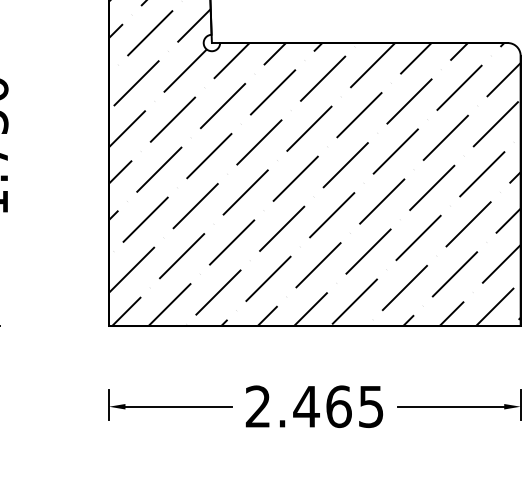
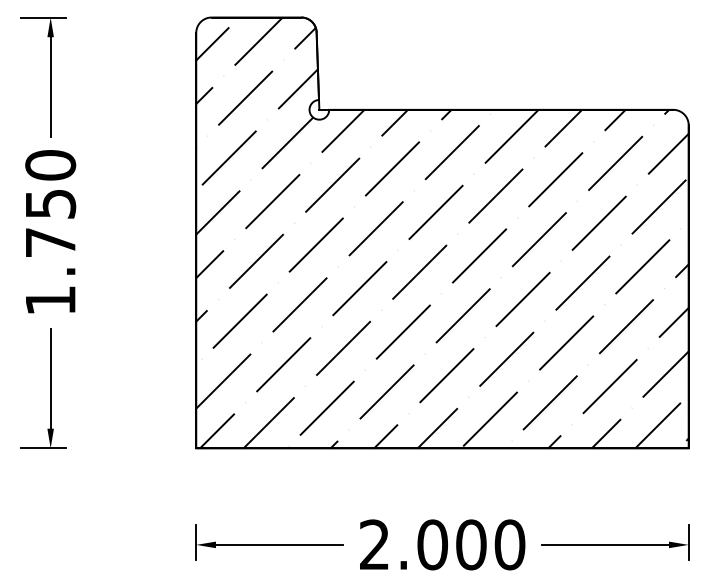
text: (338, 406) -> (470, 544), 2.465 -> 2.000

